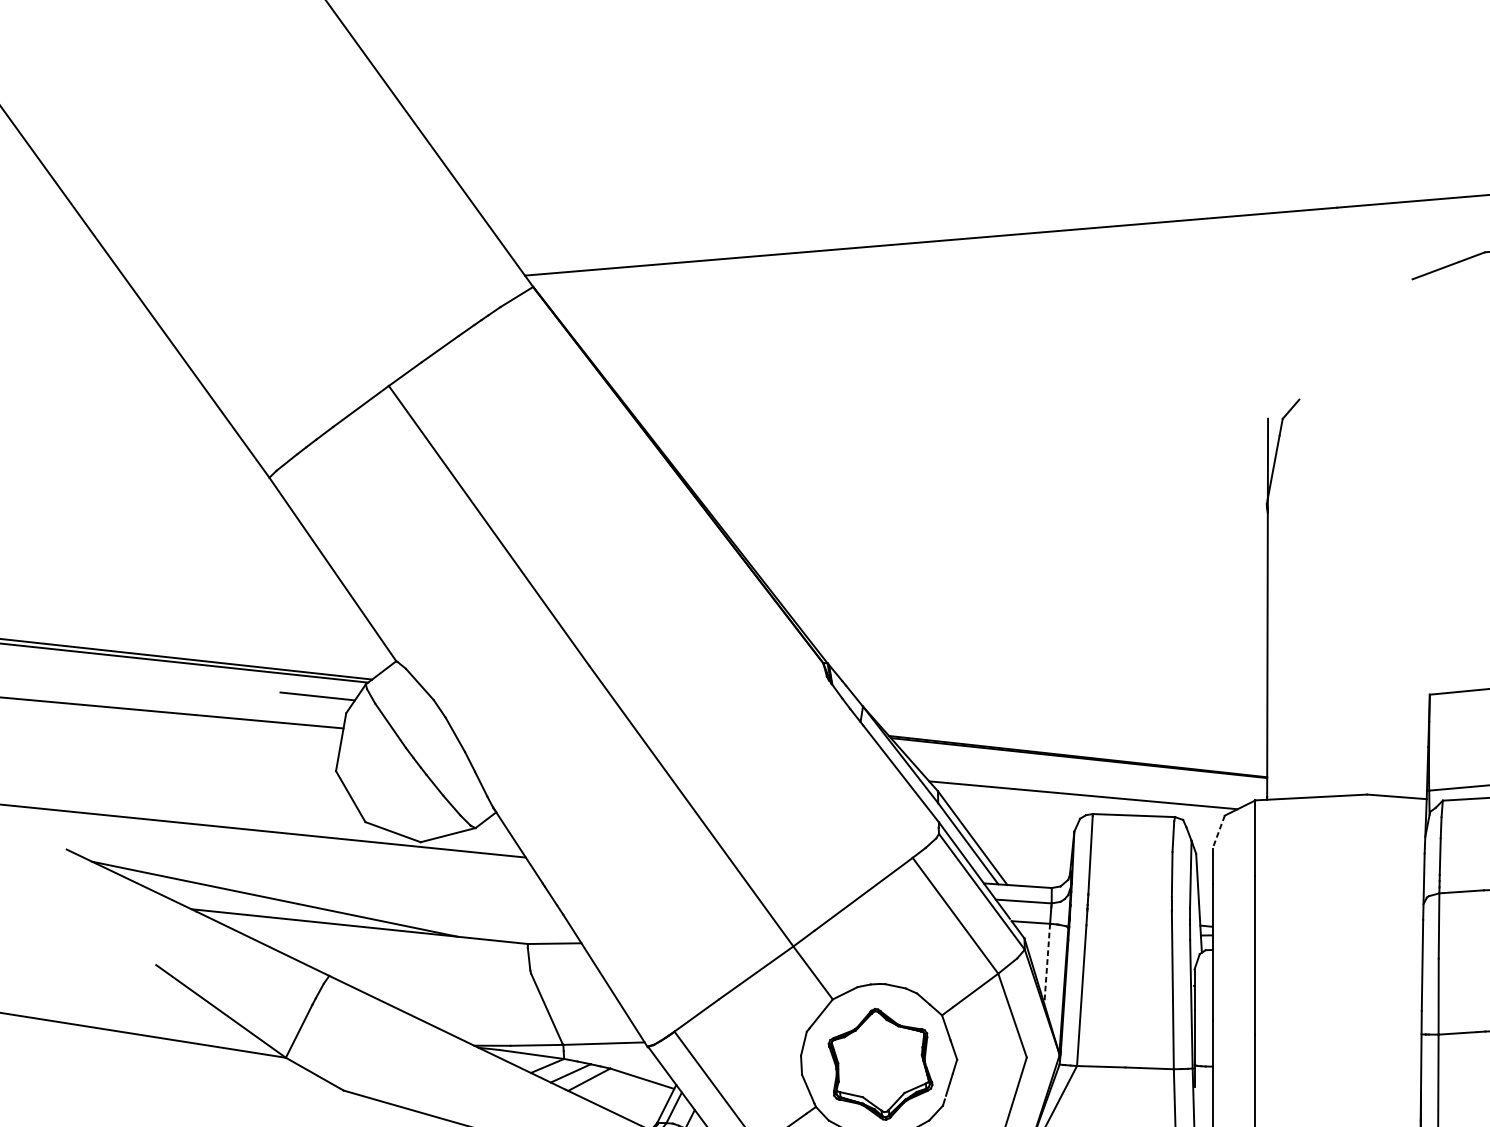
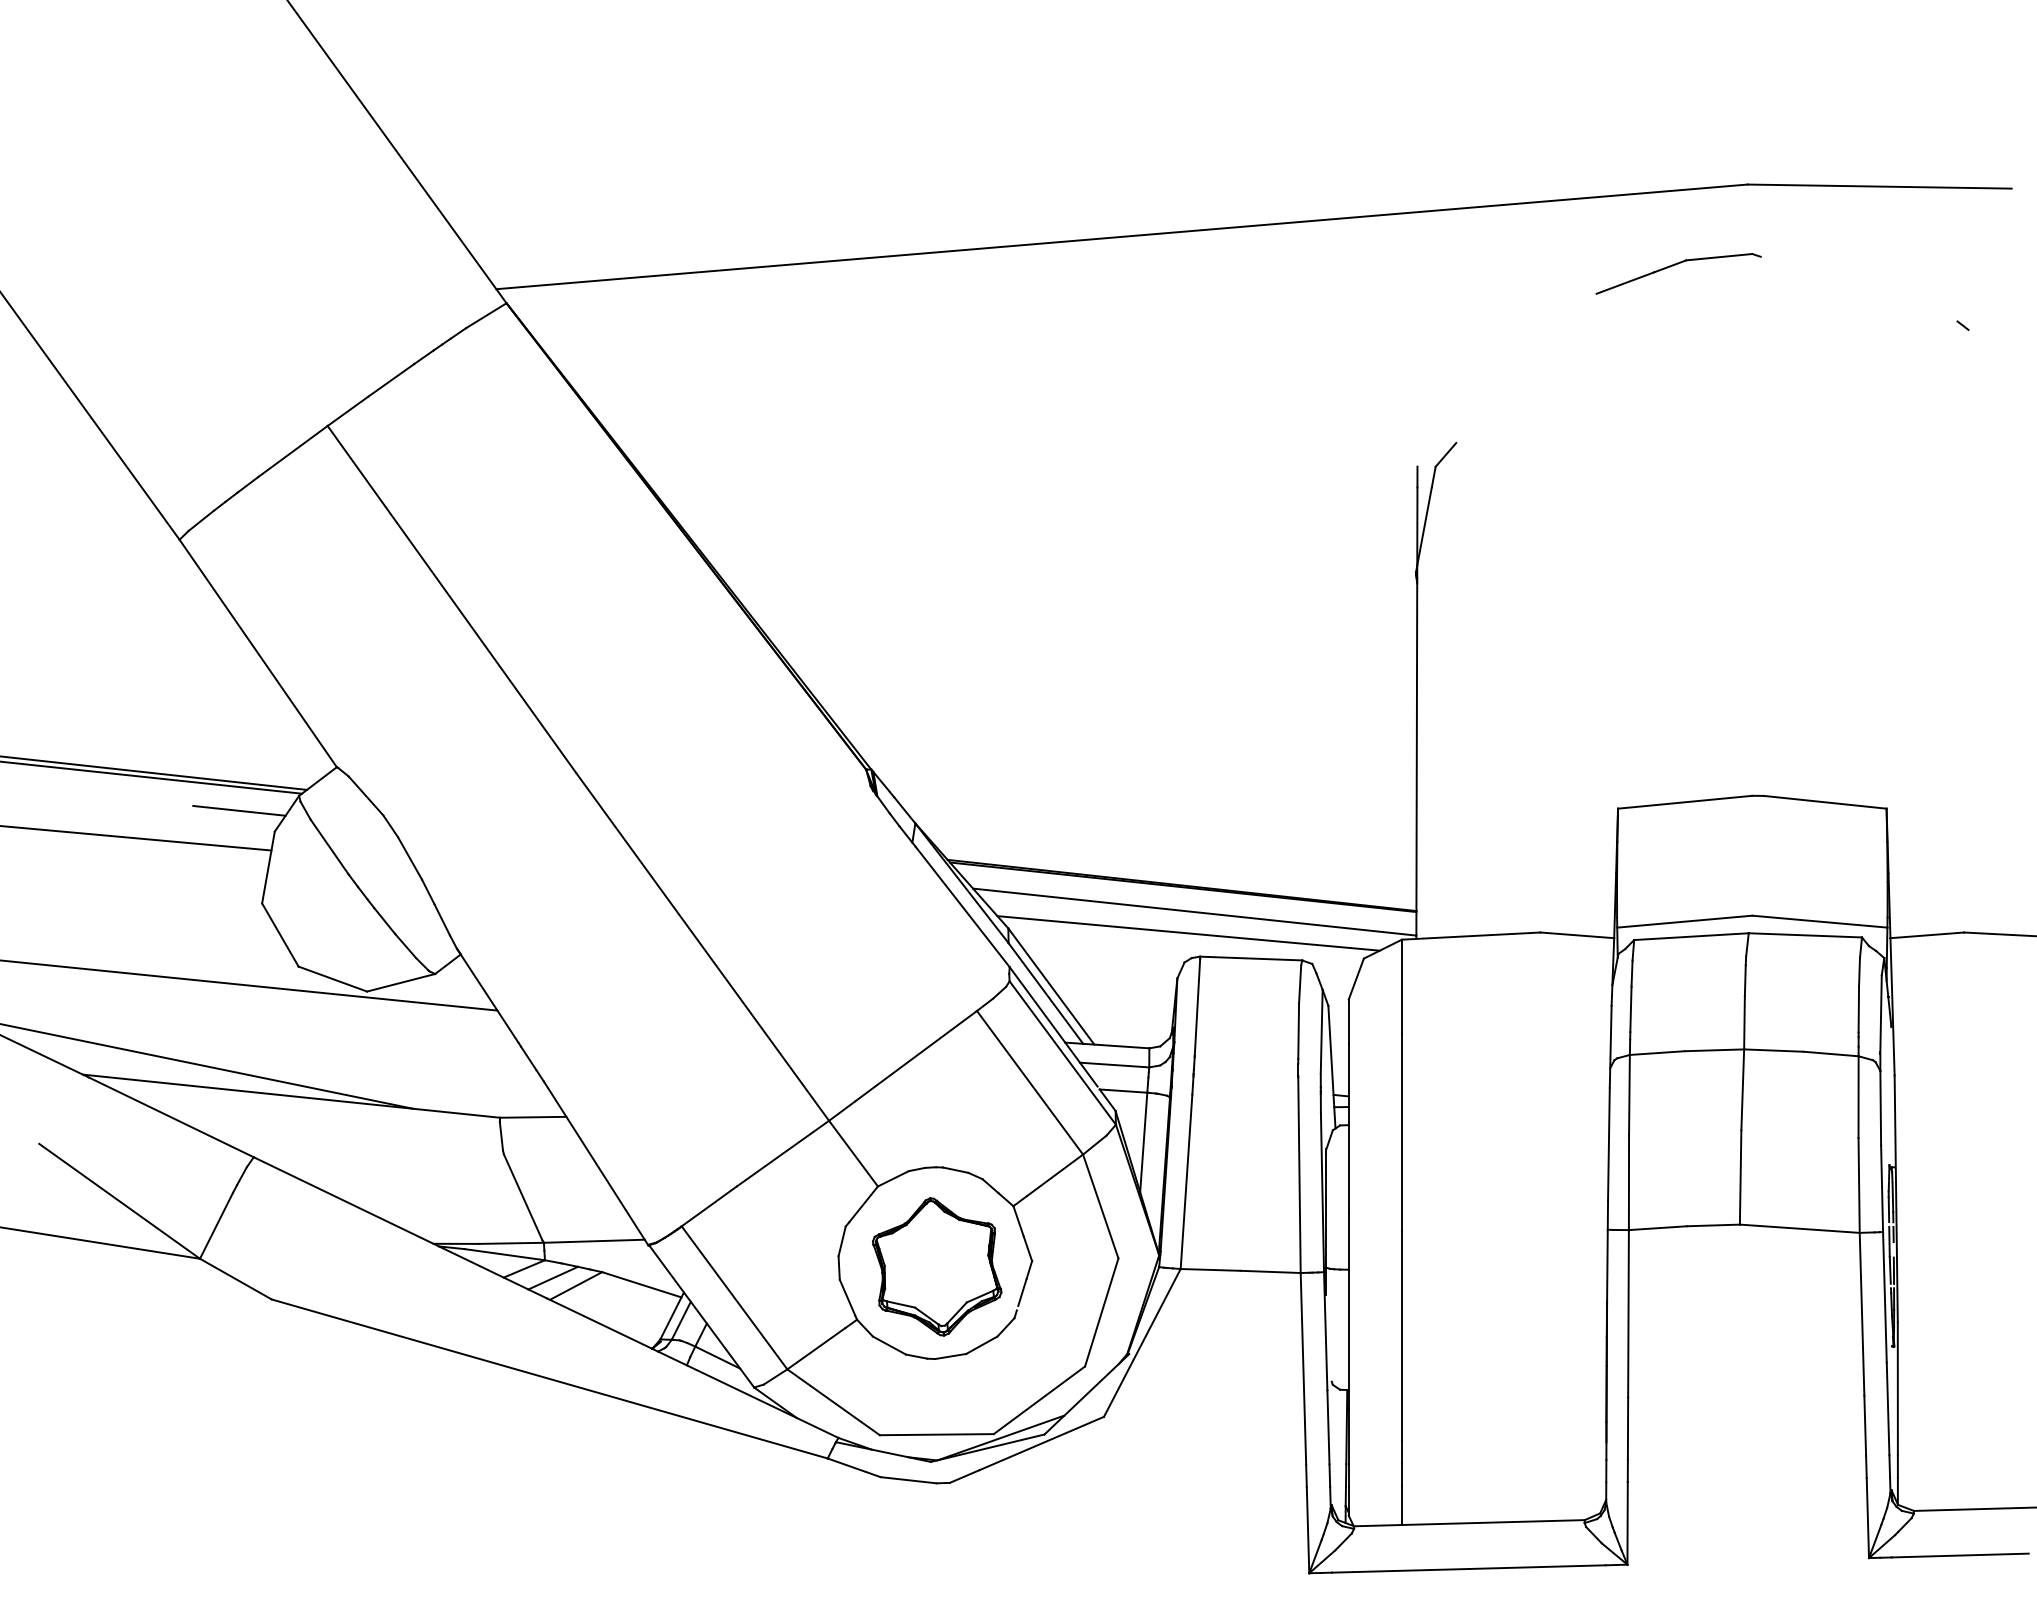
line: (1088, 777) -> (1194, 911), added
line: (1218, 832) -> (1356, 979), dashed -> solid
line: (1047, 963) -> (1143, 1142), dashed -> solid

